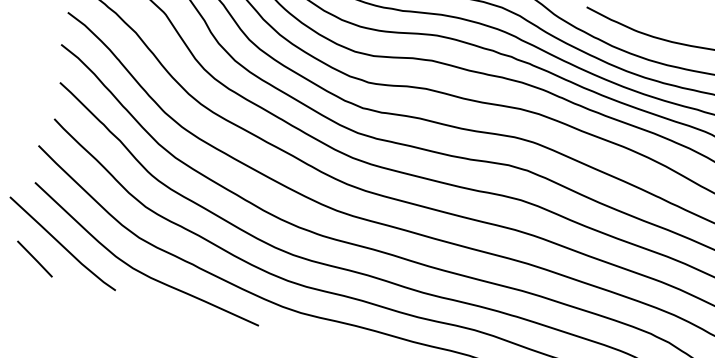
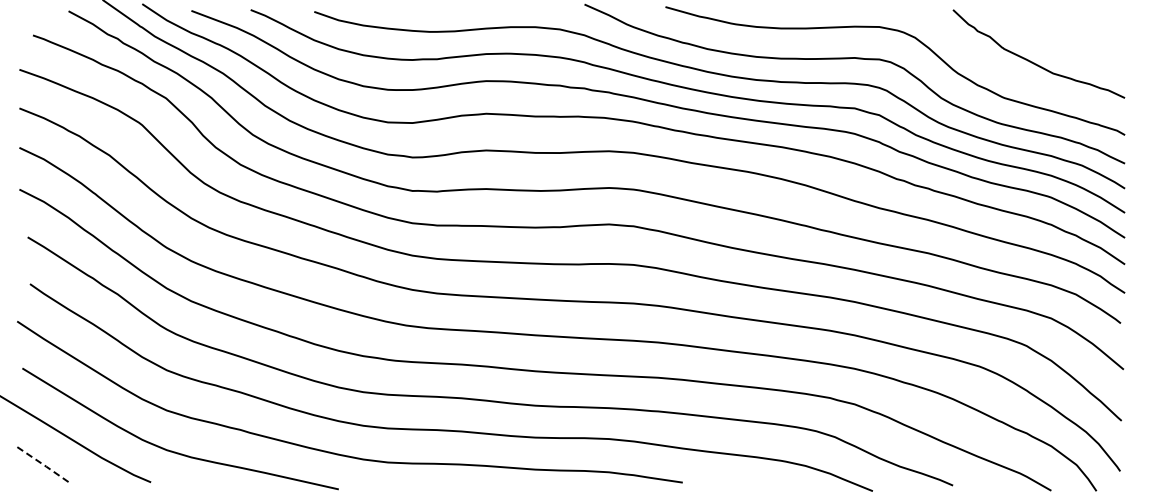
line: (35, 258) -> (42, 463), solid -> dashed

